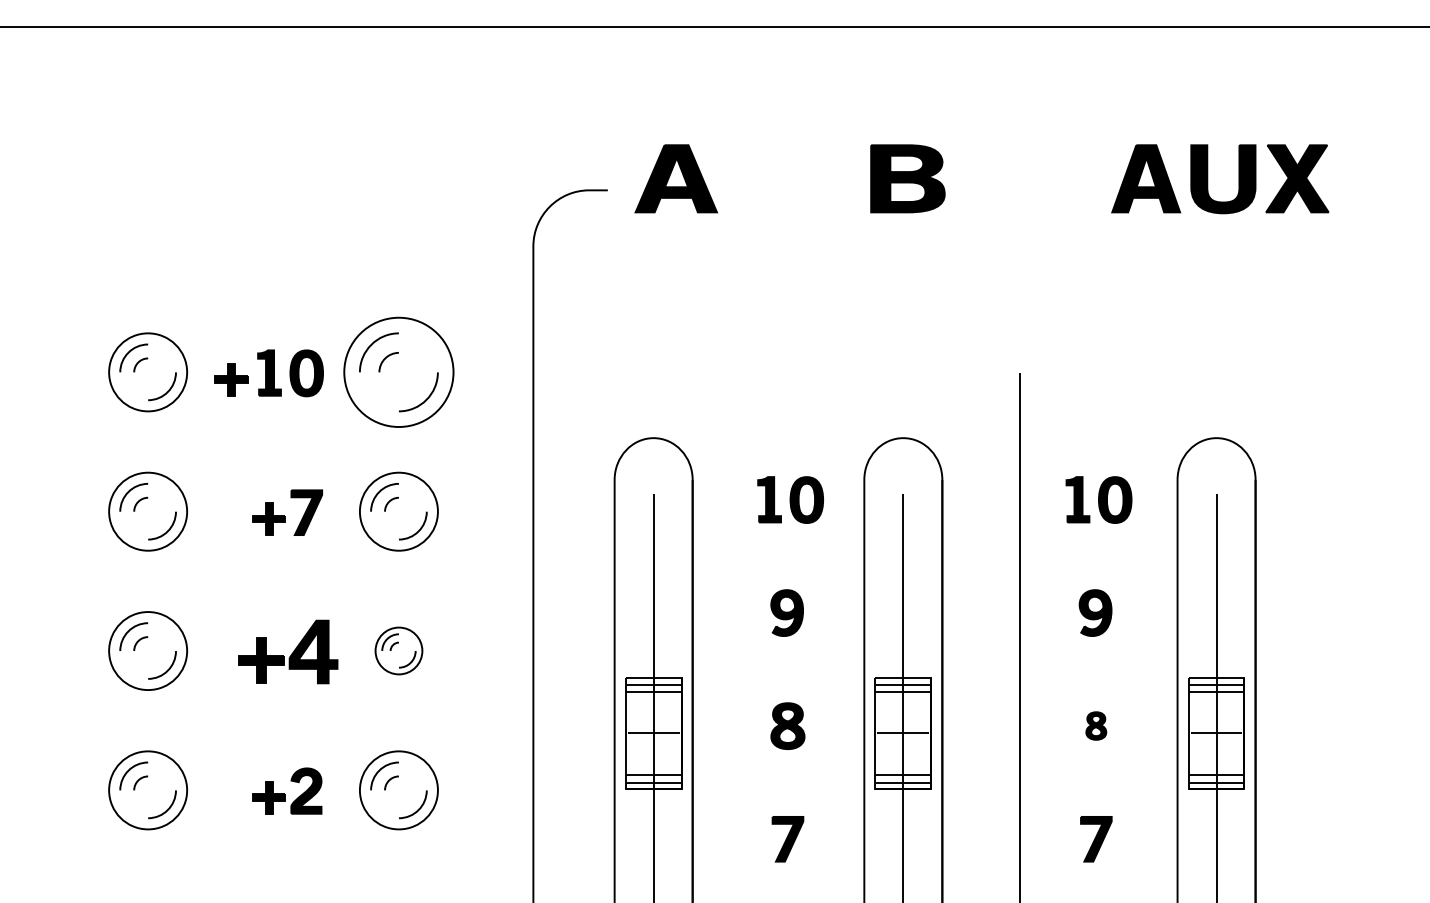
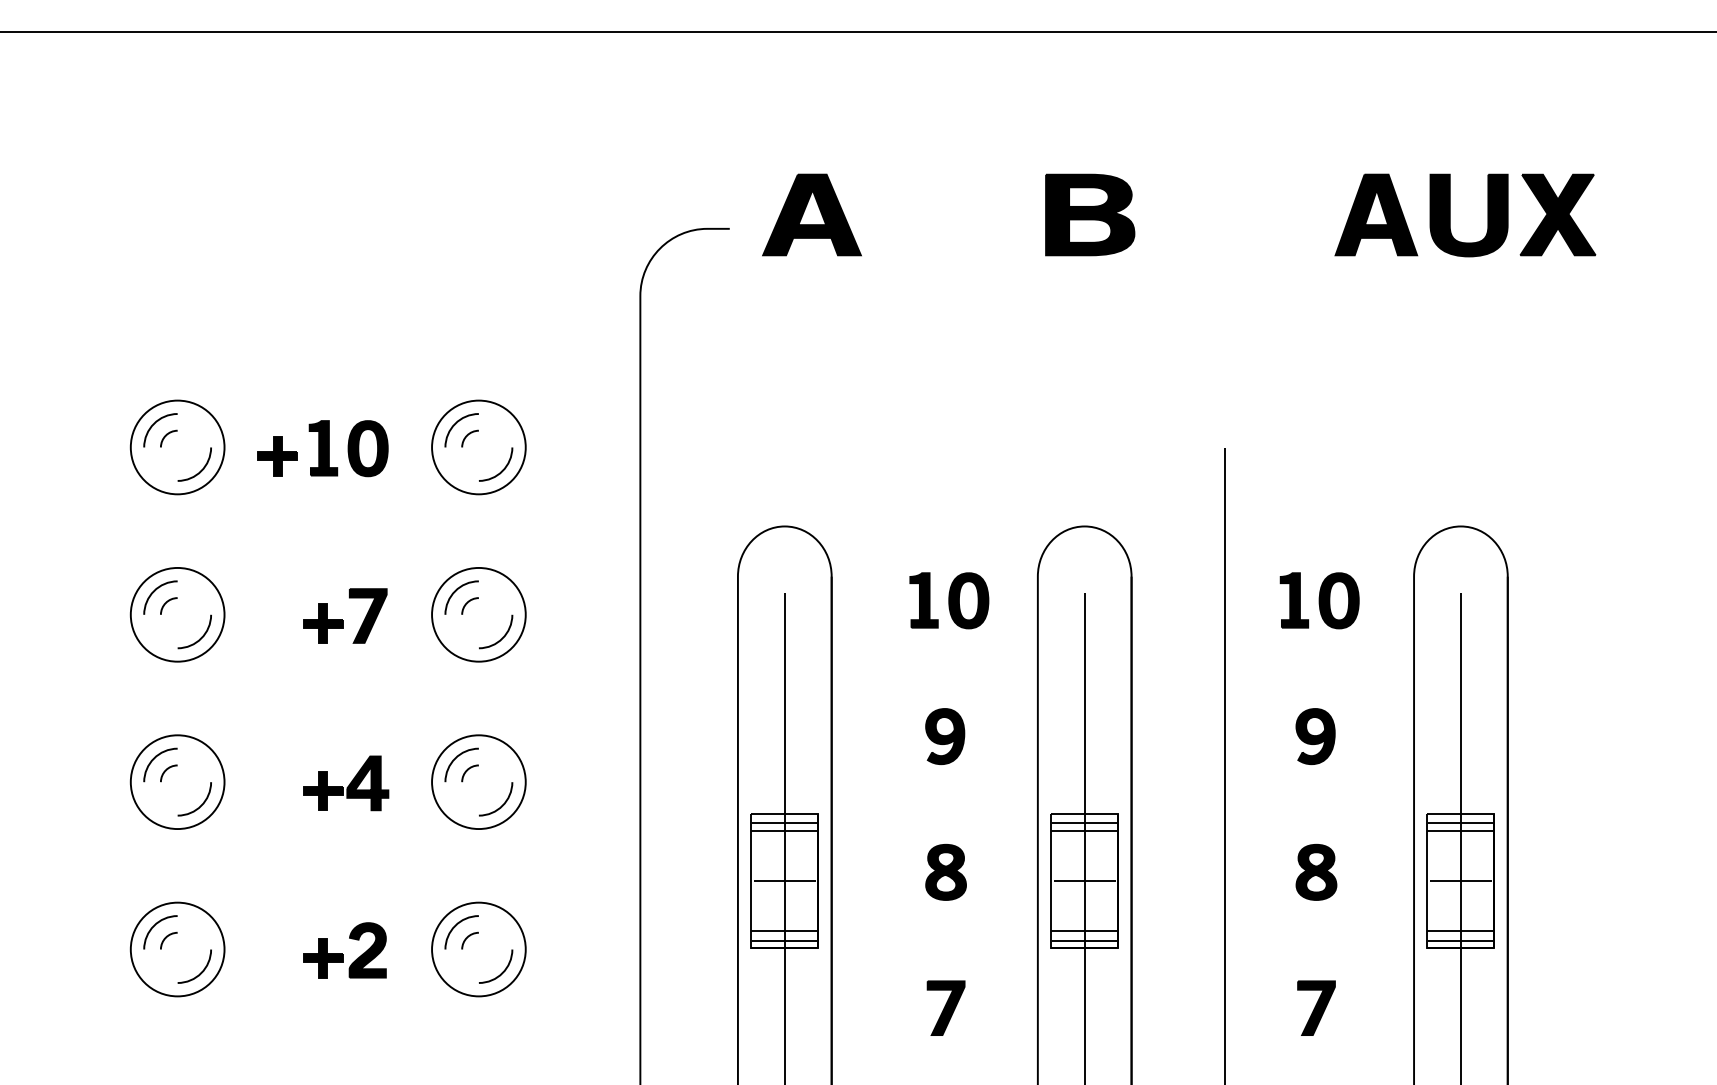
part: (398, 372) -> (478, 447), size x0.71
part: (398, 650) -> (478, 781), size x1.67
part: (288, 652) -> (346, 783), size x0.71
part: (1096, 725) -> (1316, 871), size x1.67

